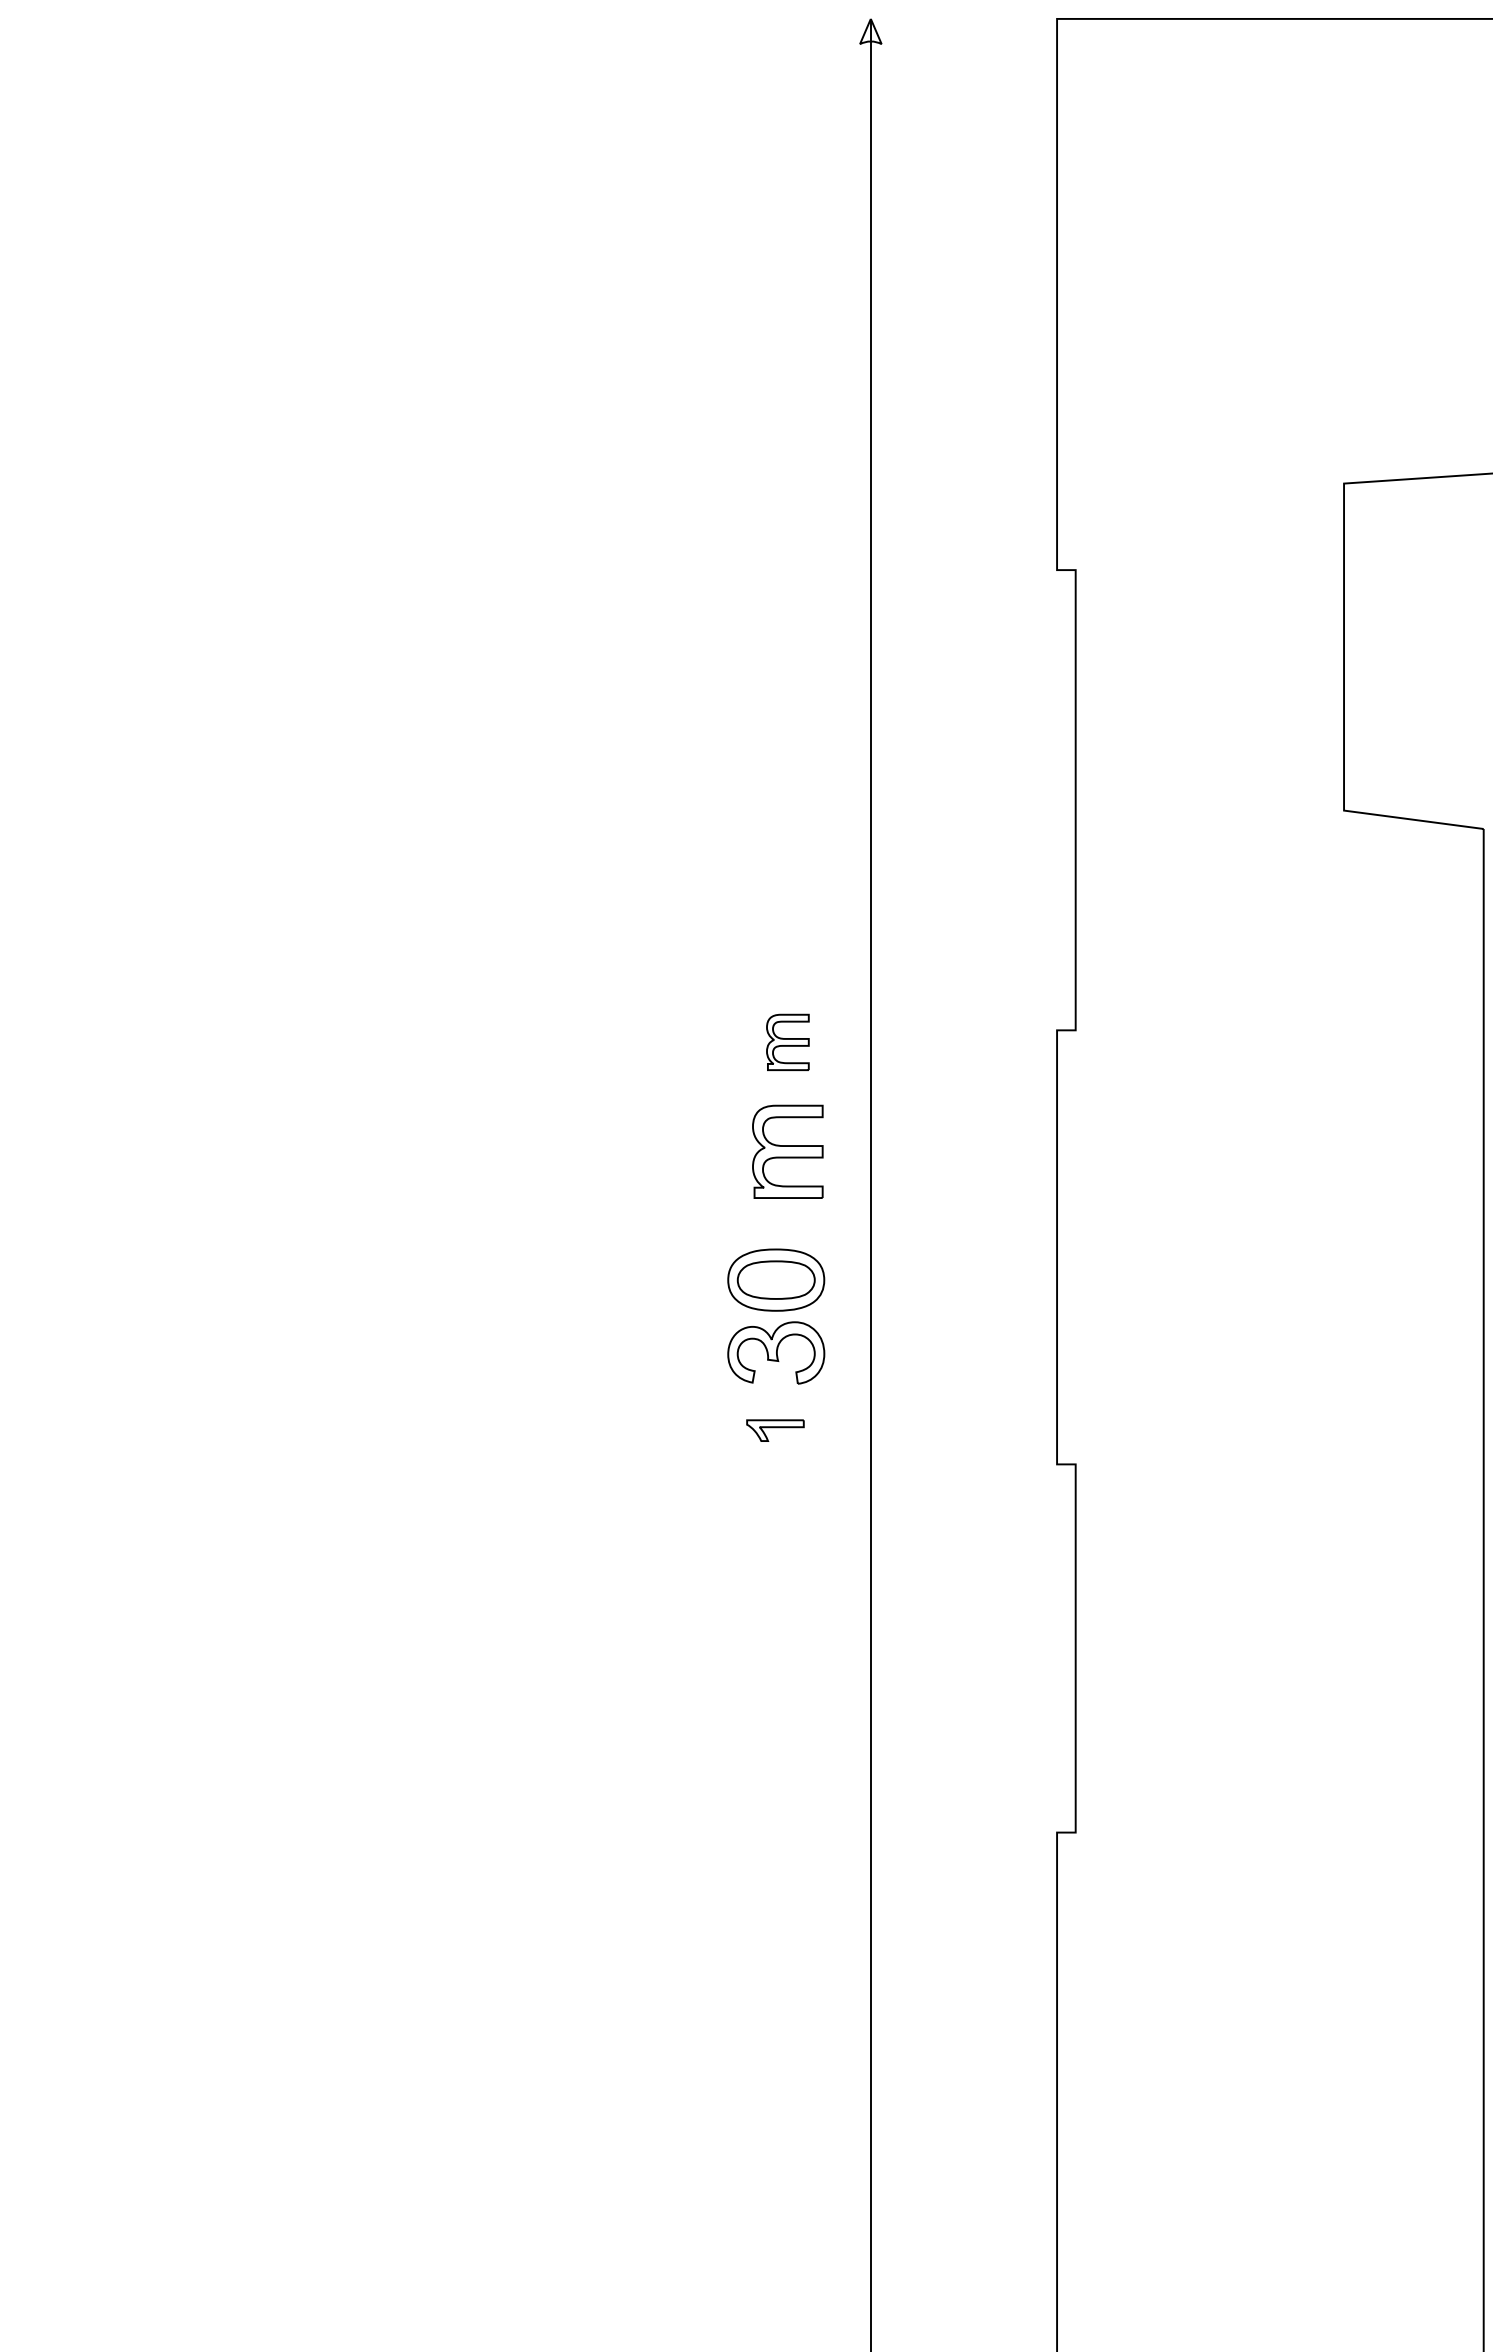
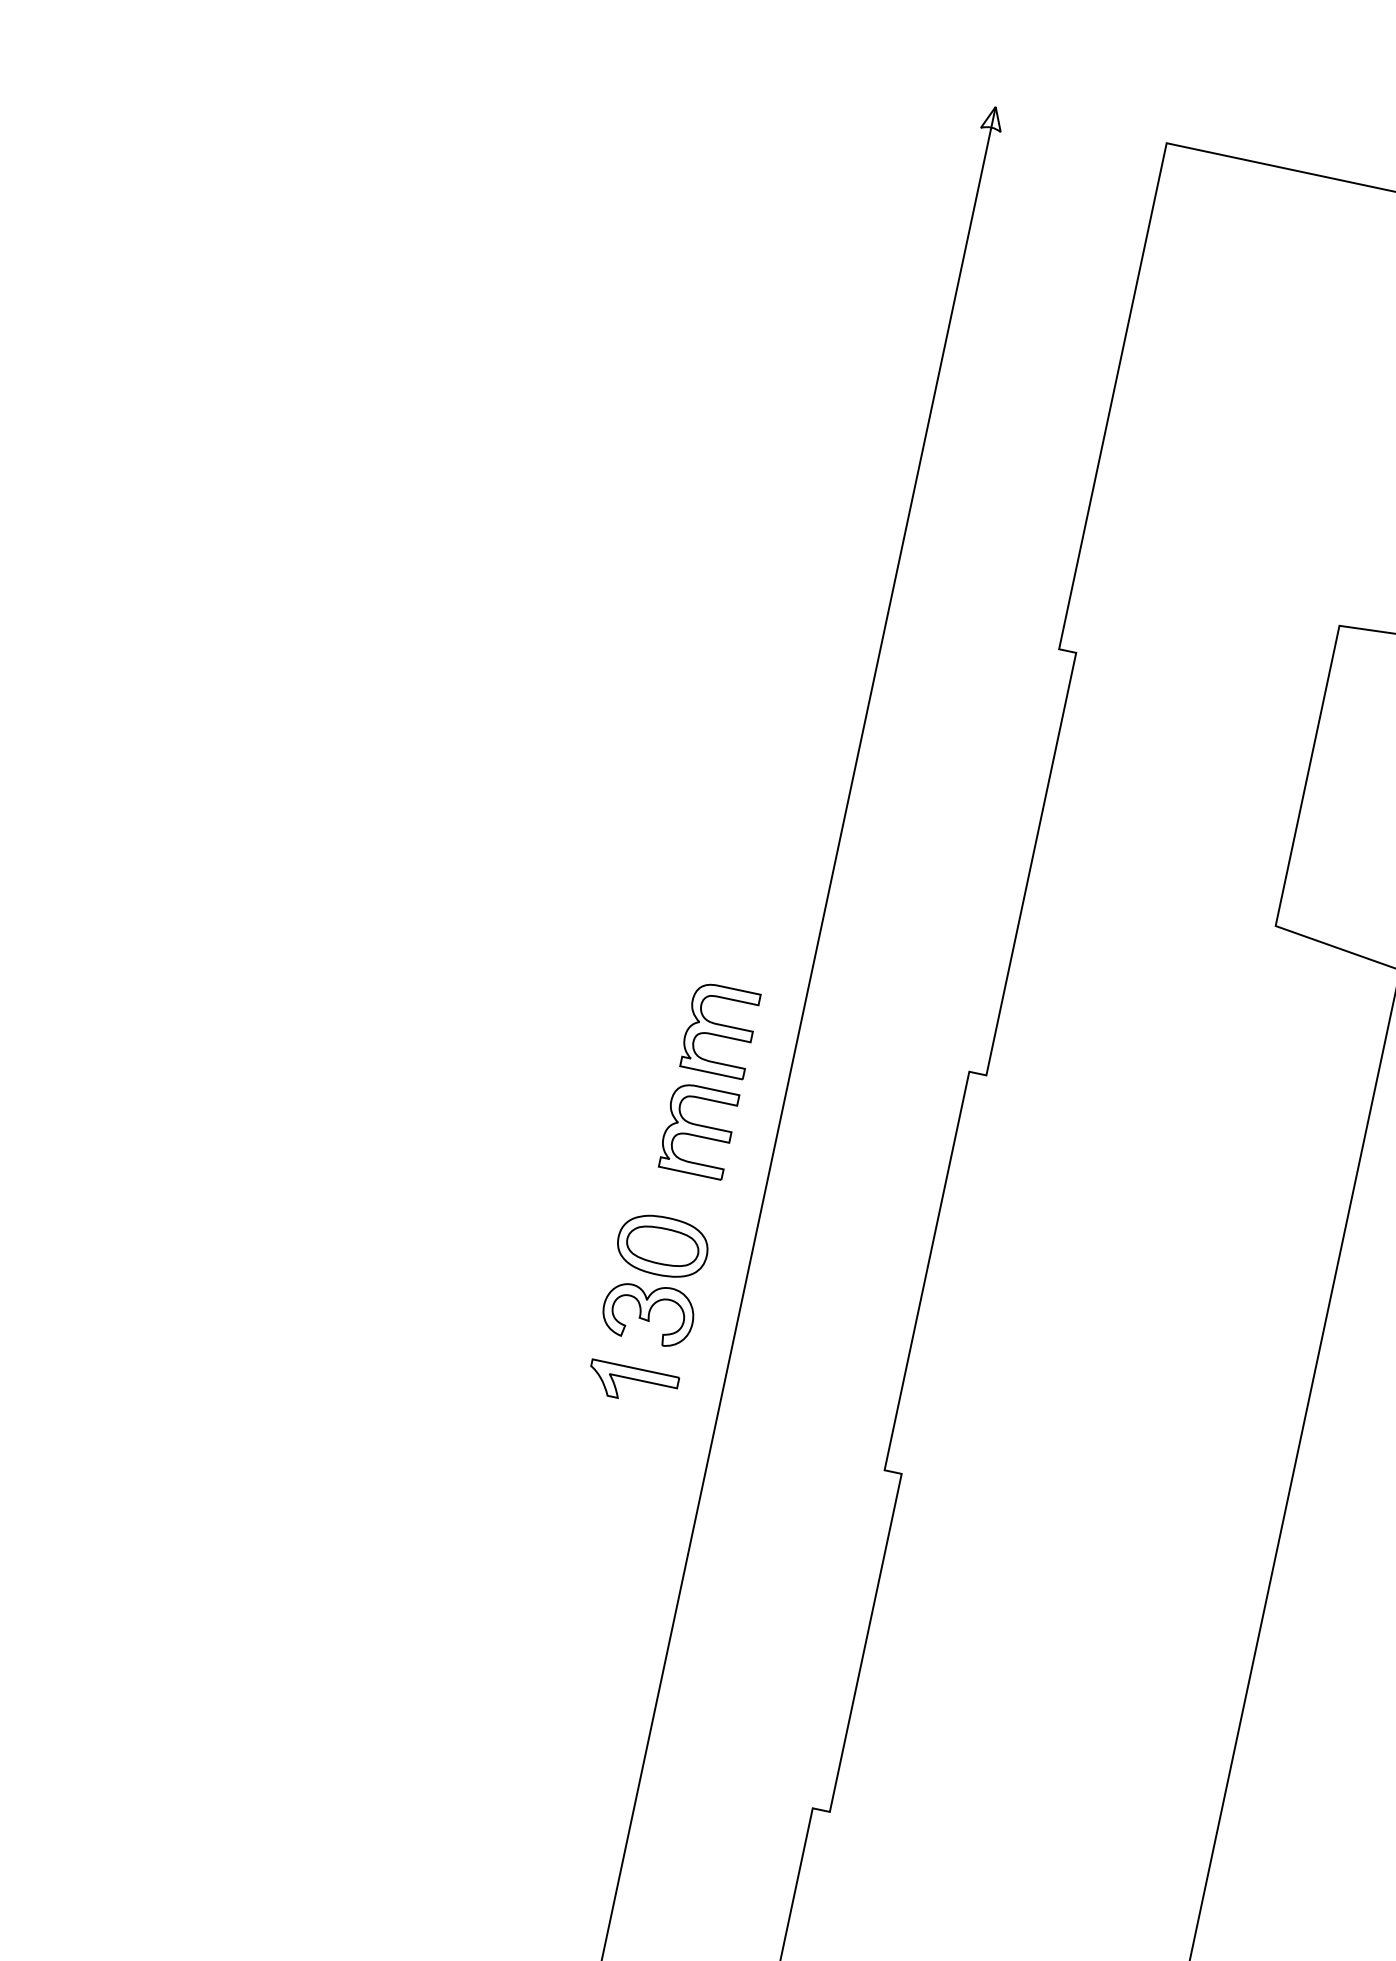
part: (787, 1042) -> (719, 1030), size x1.67
part: (775, 1430) -> (632, 1384), size x1.67

